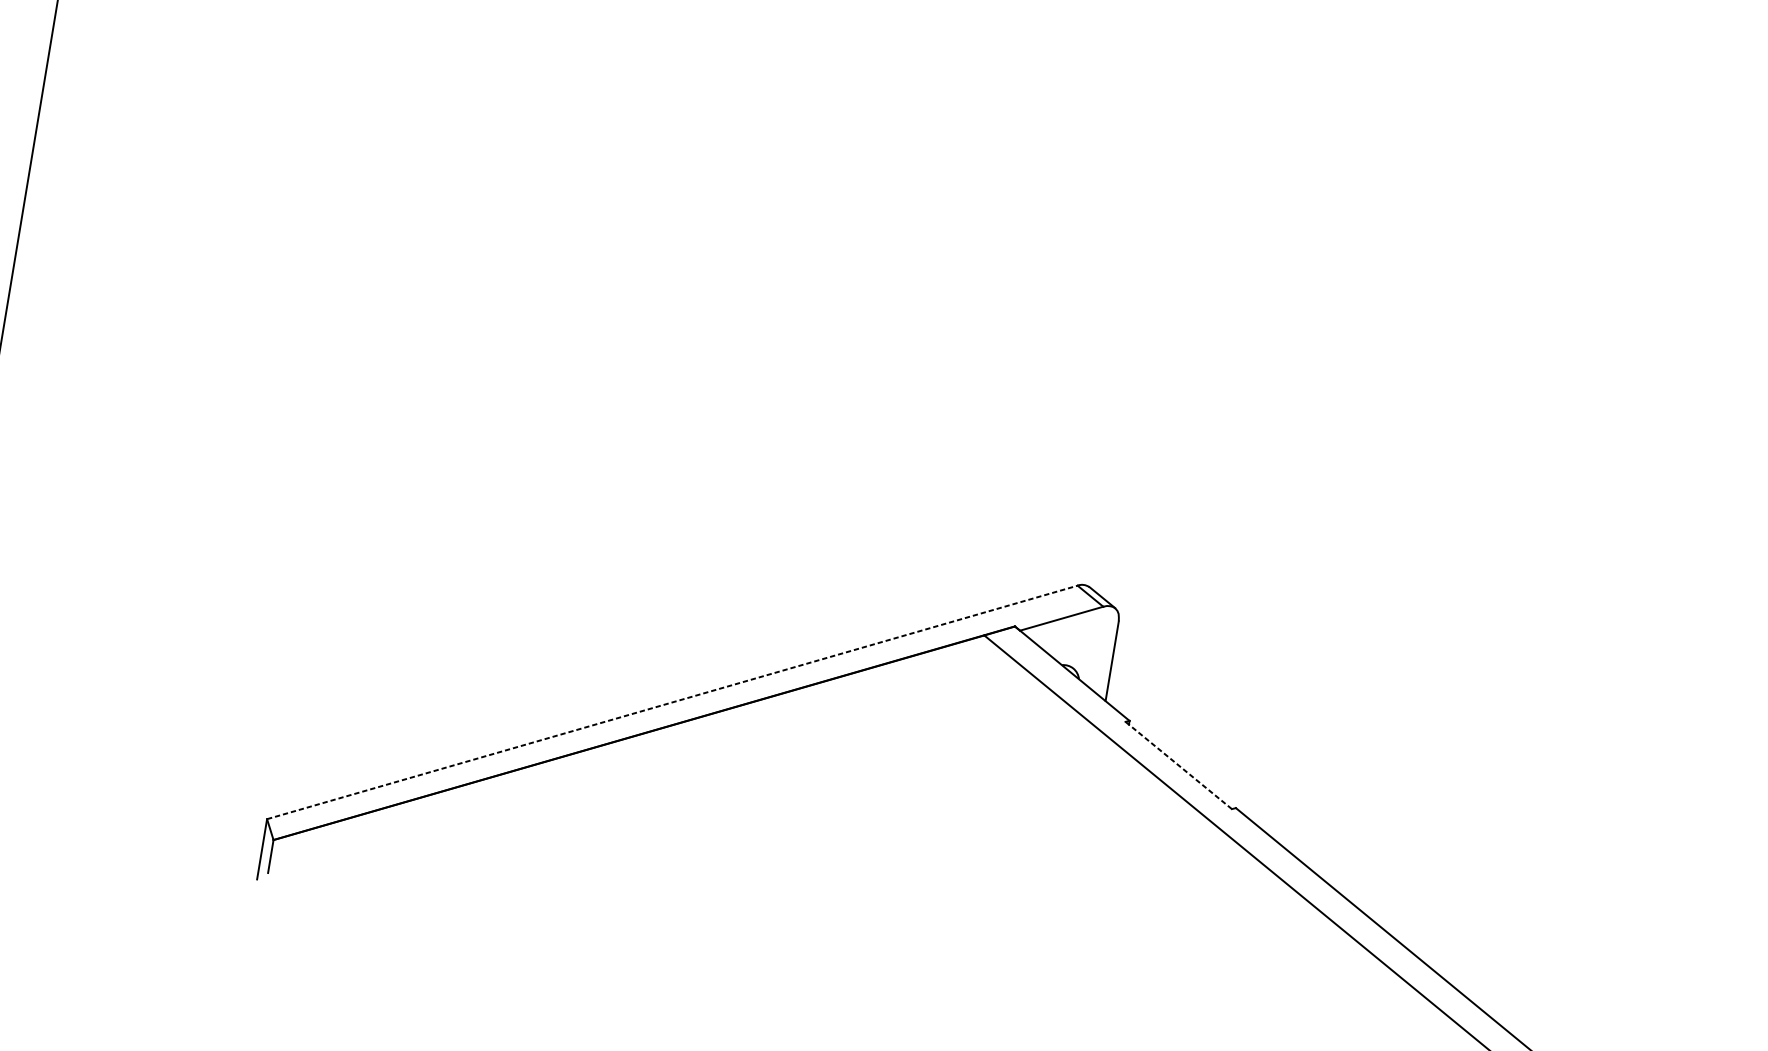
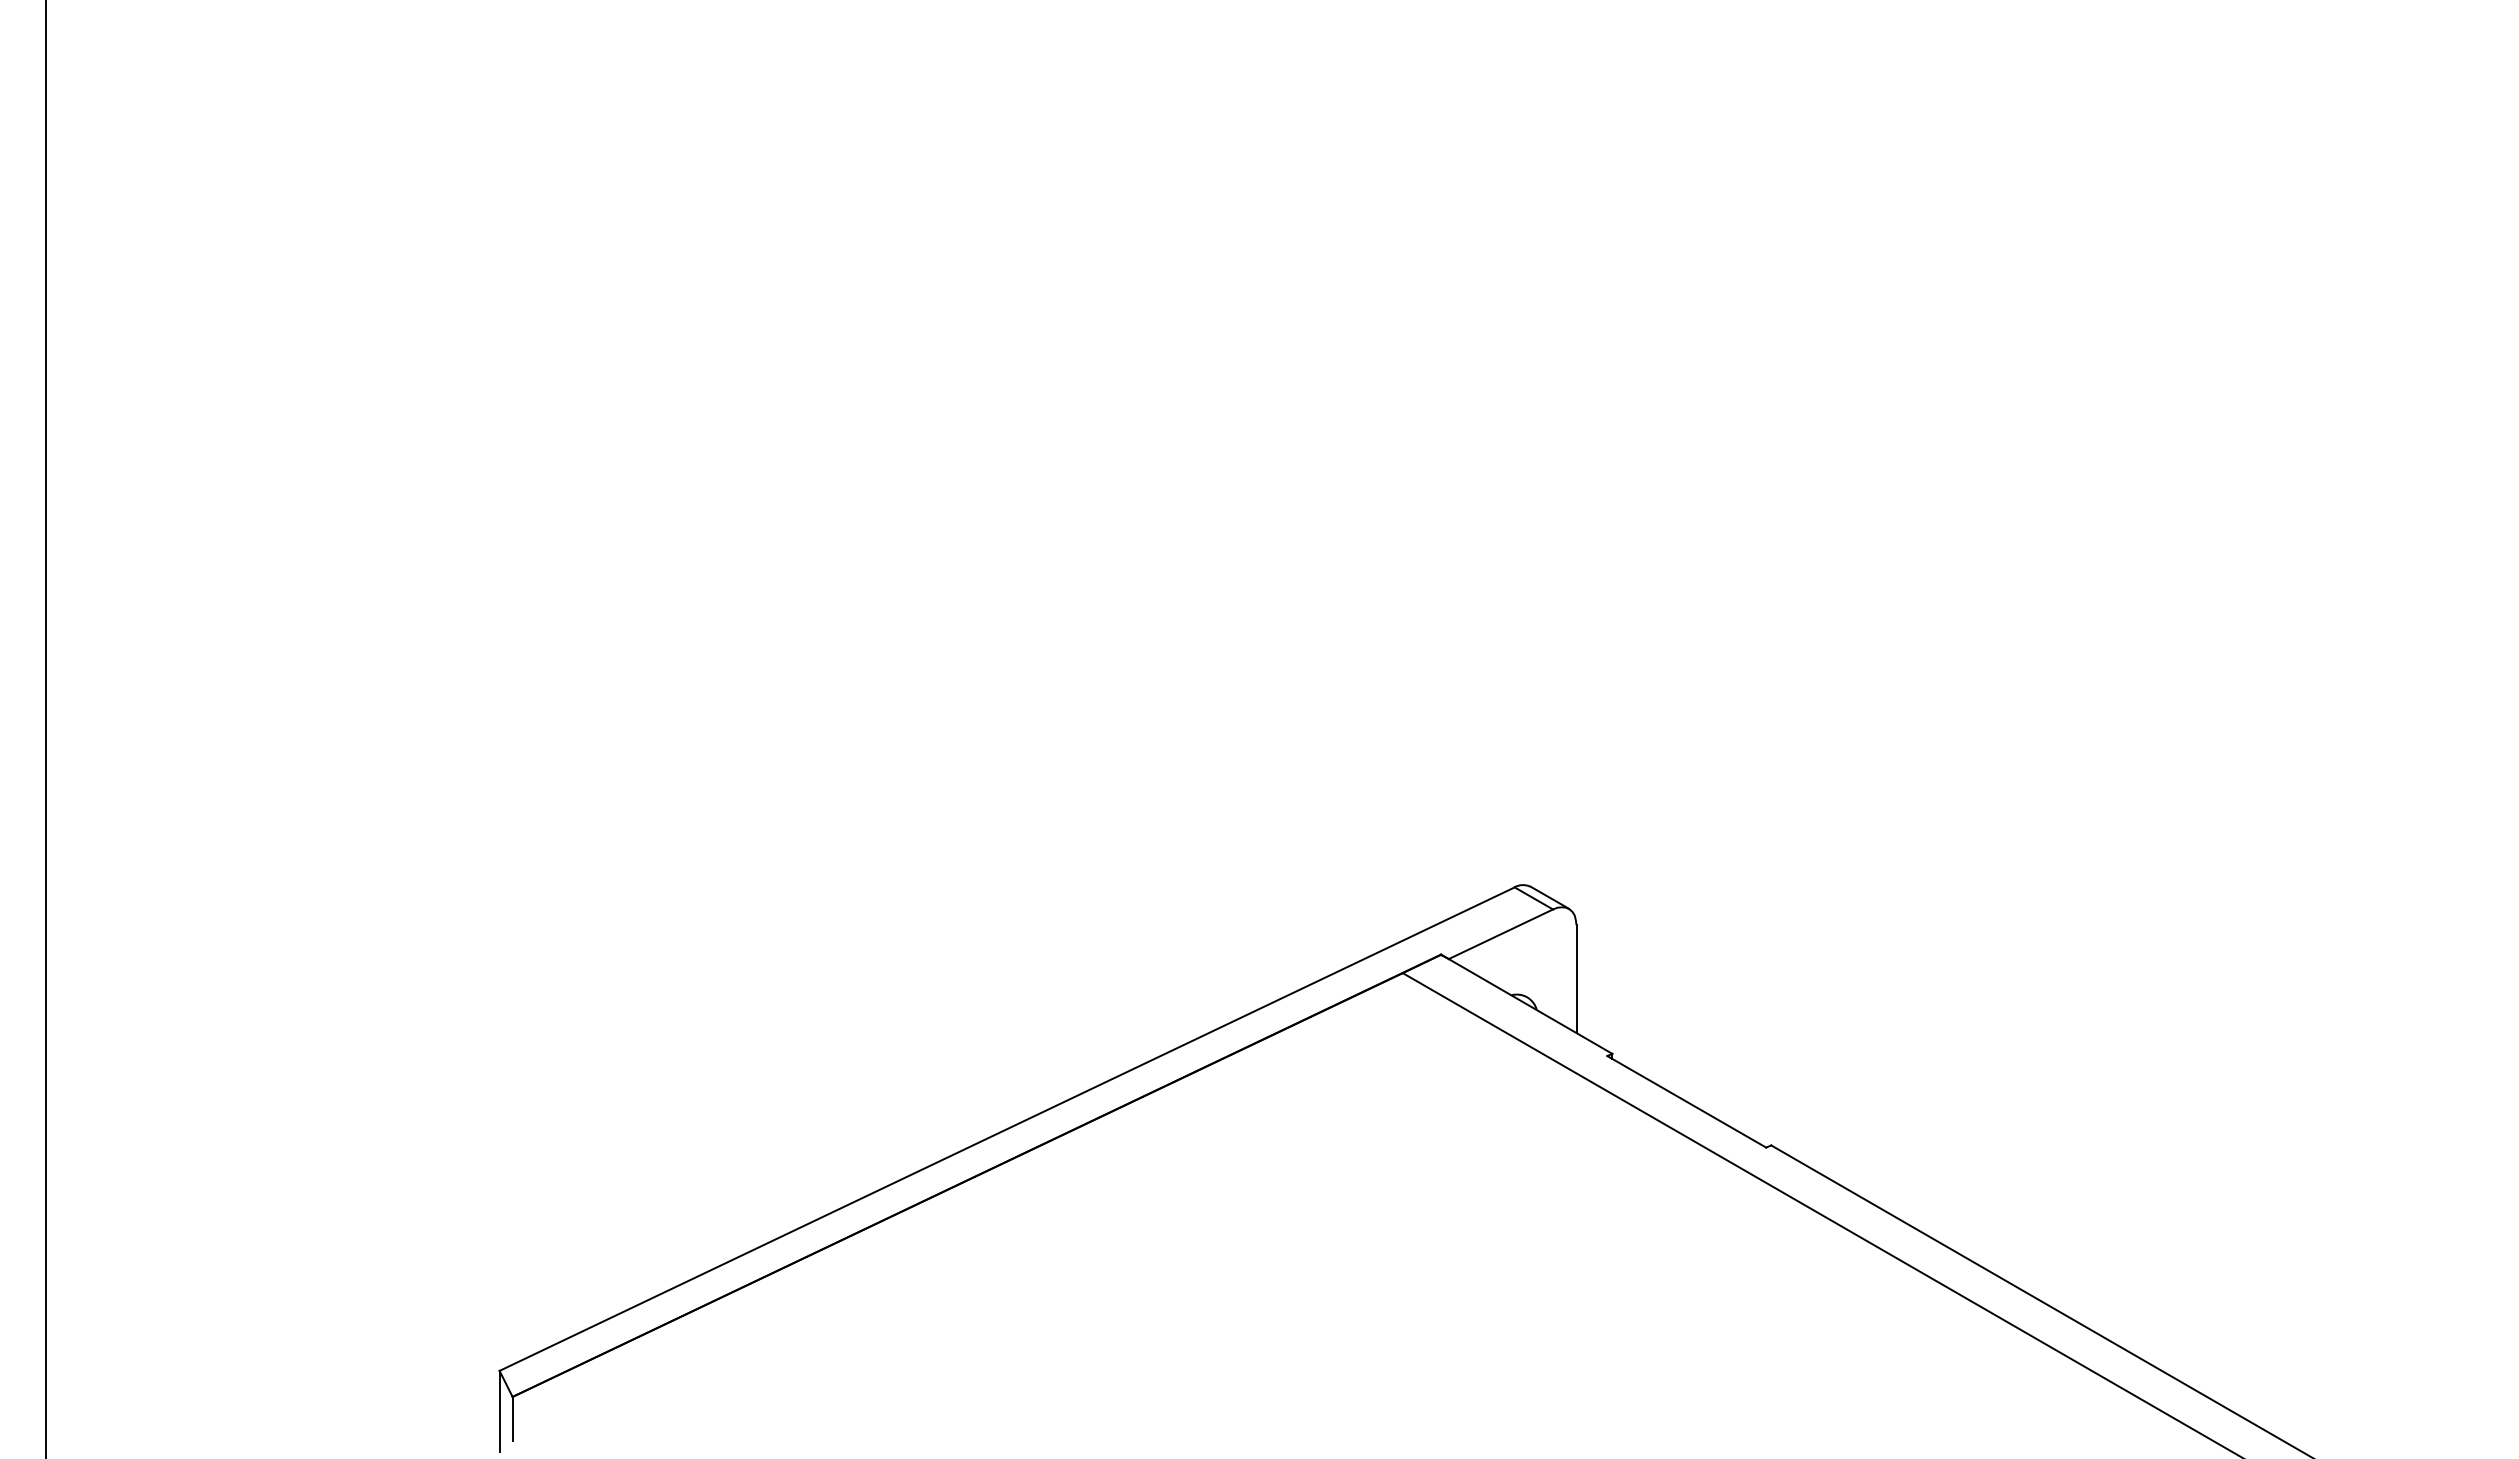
line: (672, 701) -> (1007, 1128), dashed -> solid
line: (1178, 765) -> (1686, 1101), dashed -> solid

